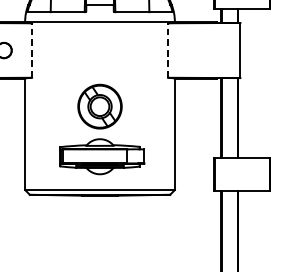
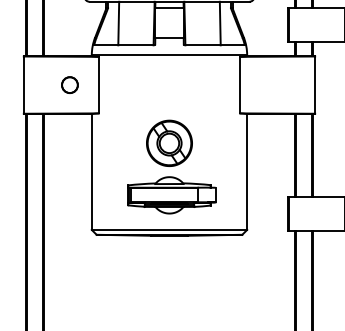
line: (32, 49) -> (99, 84), dashed -> solid
line: (167, 49) -> (239, 84), dashed -> solid

